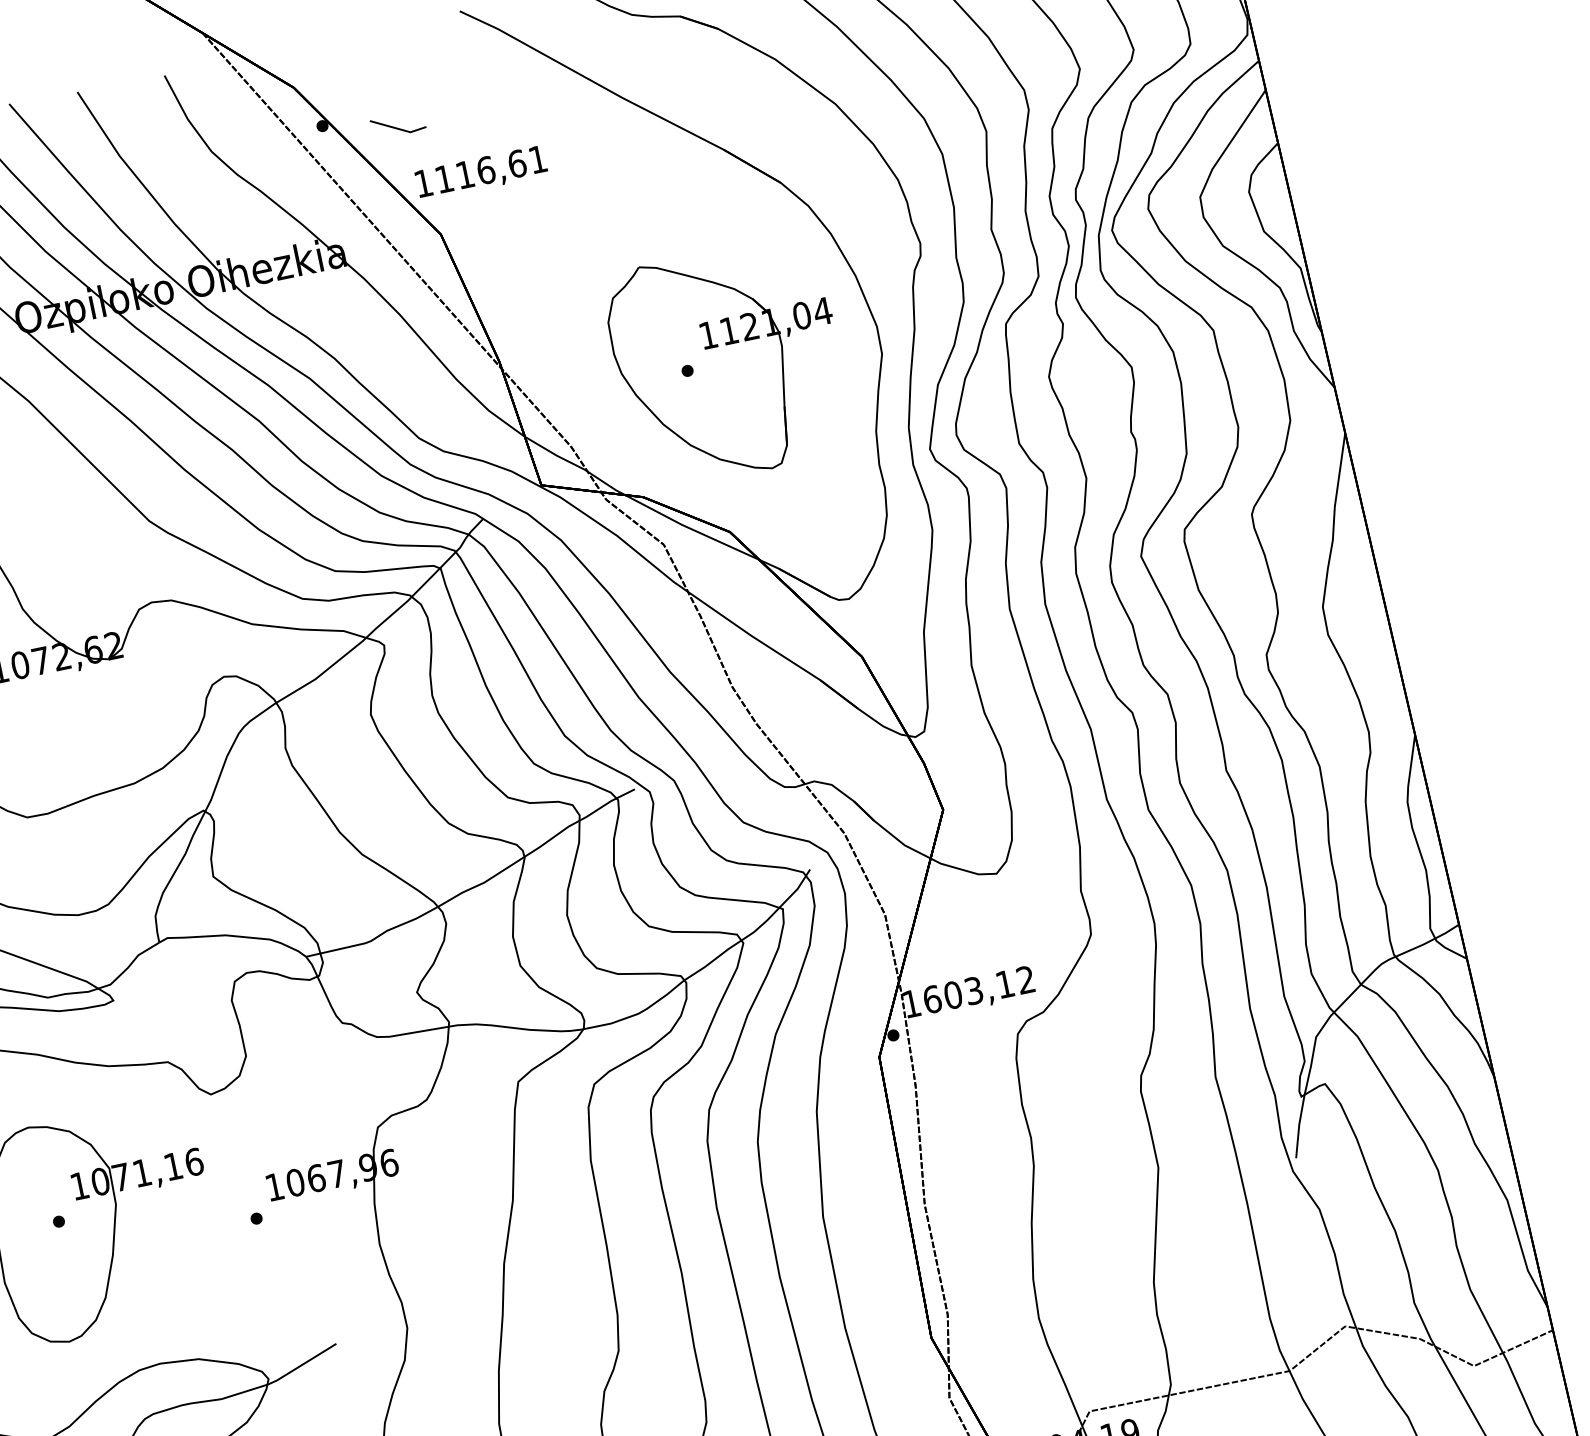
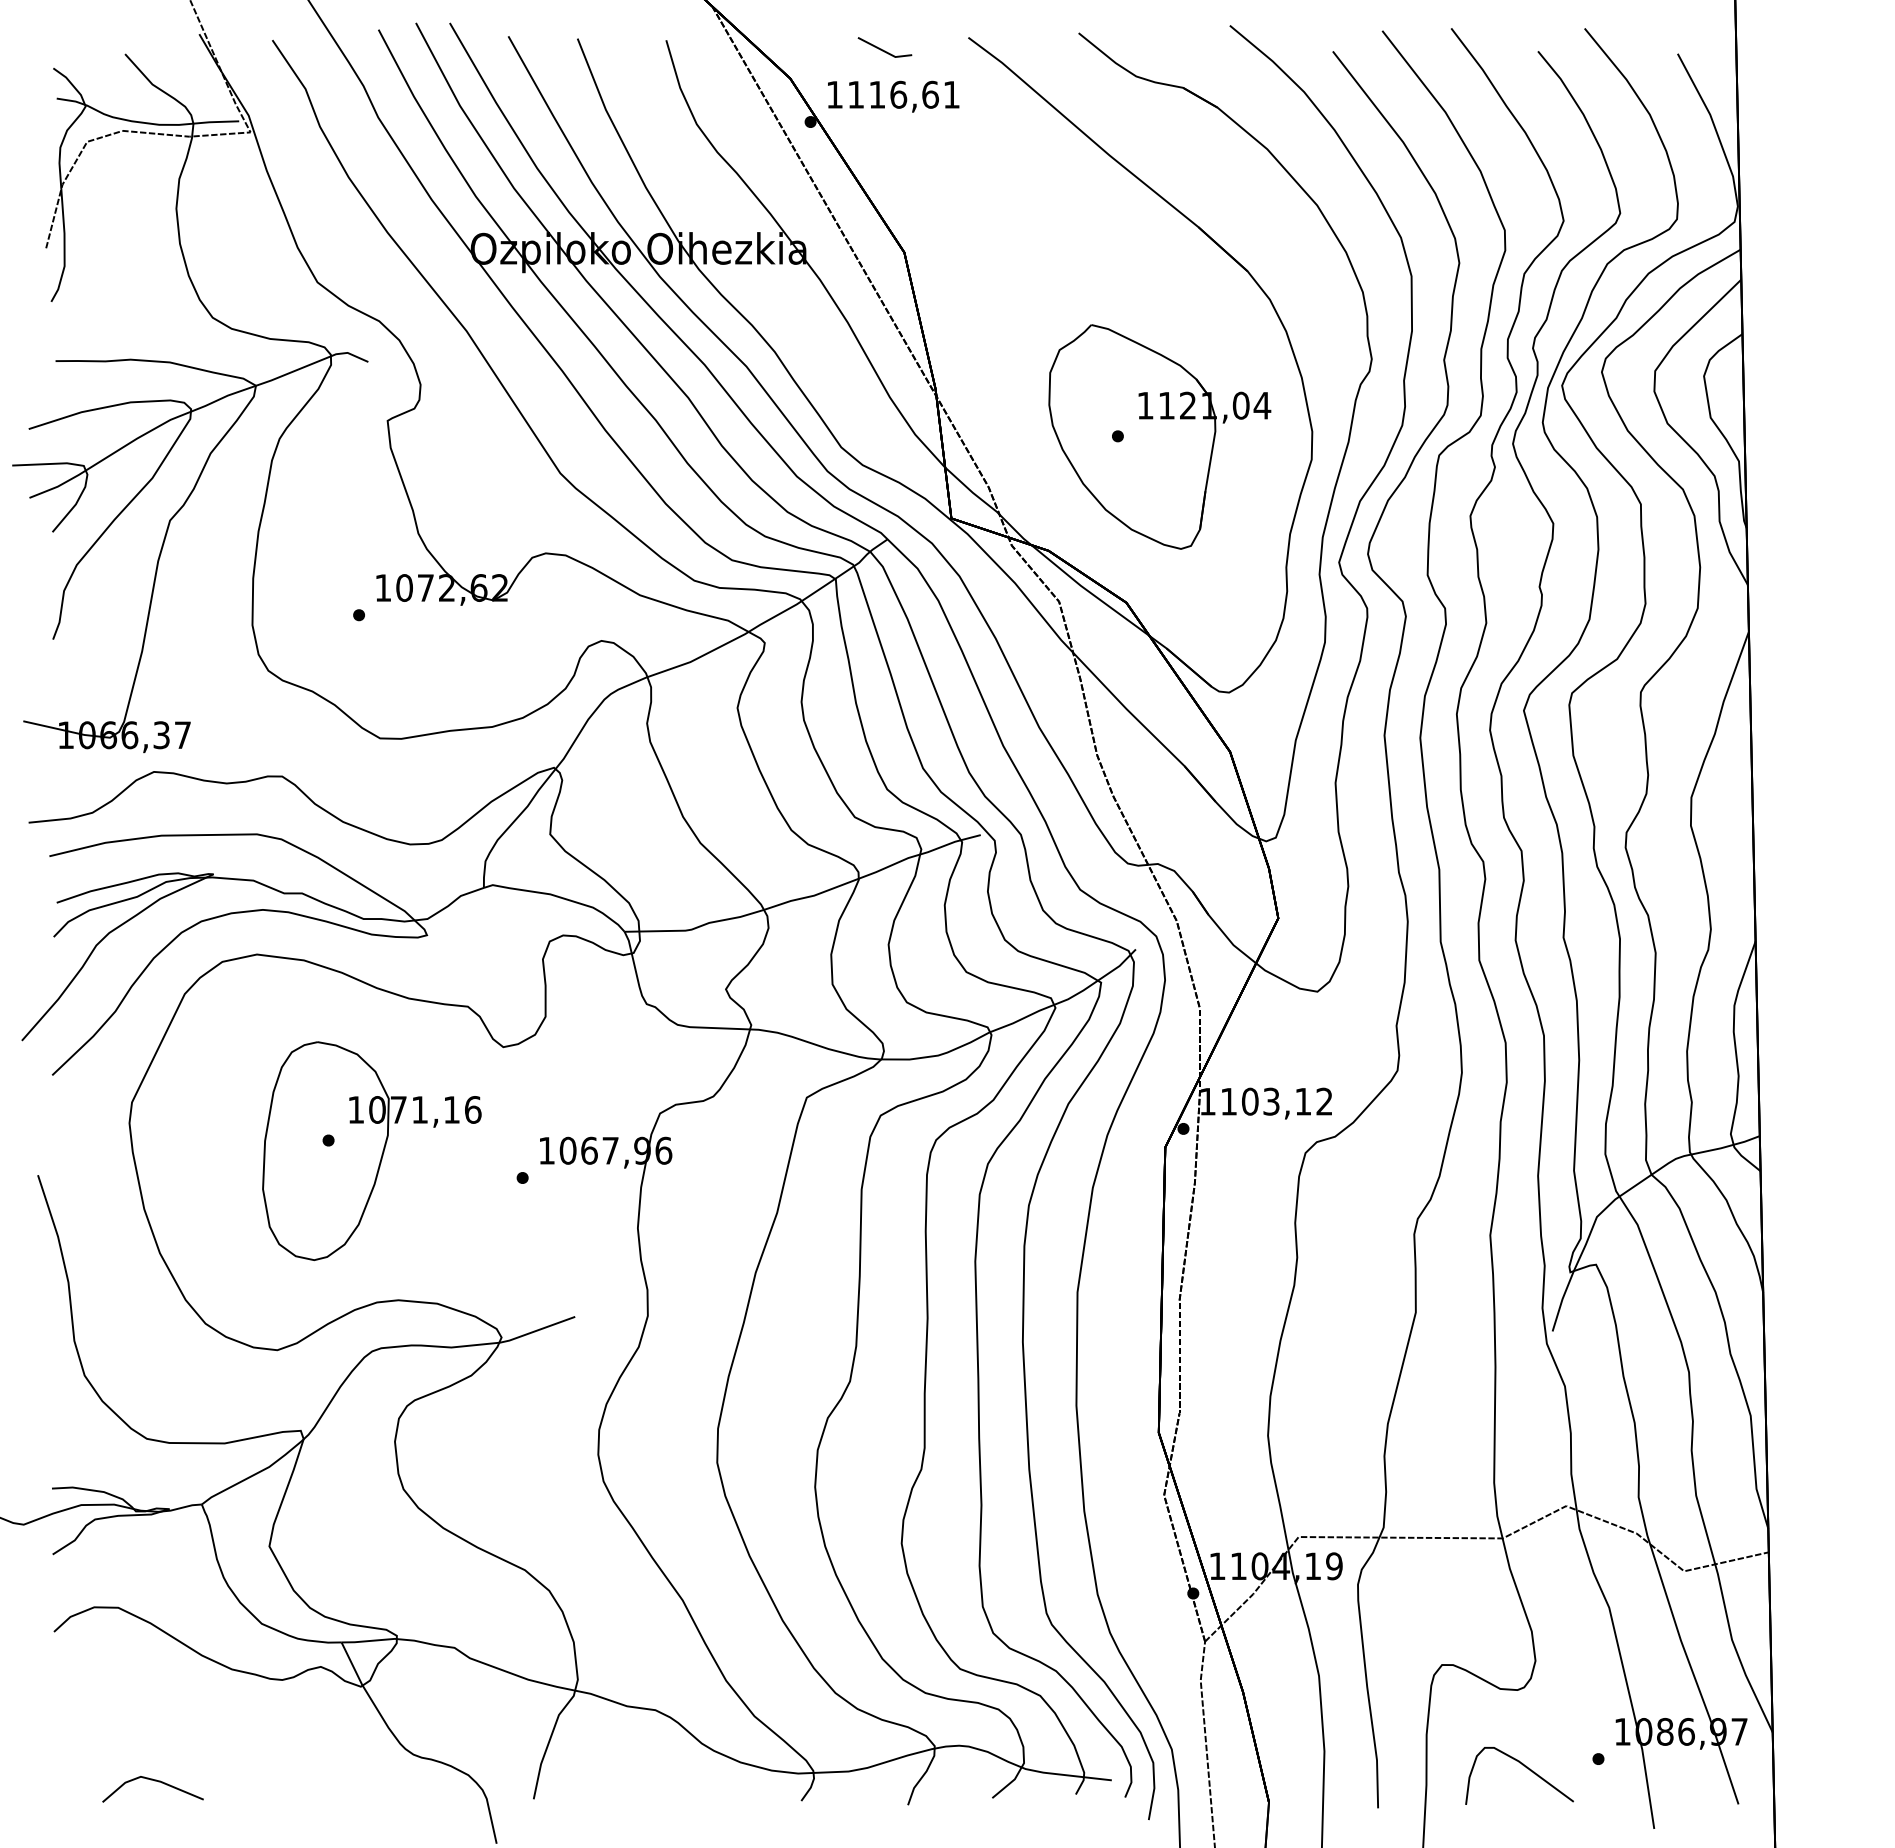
line: (397, 127) -> (883, 49), moved
text: (481, 173) -> (893, 96), moved
text: (931, 999) -> (1228, 1101), 1603,12 -> 1103,12

